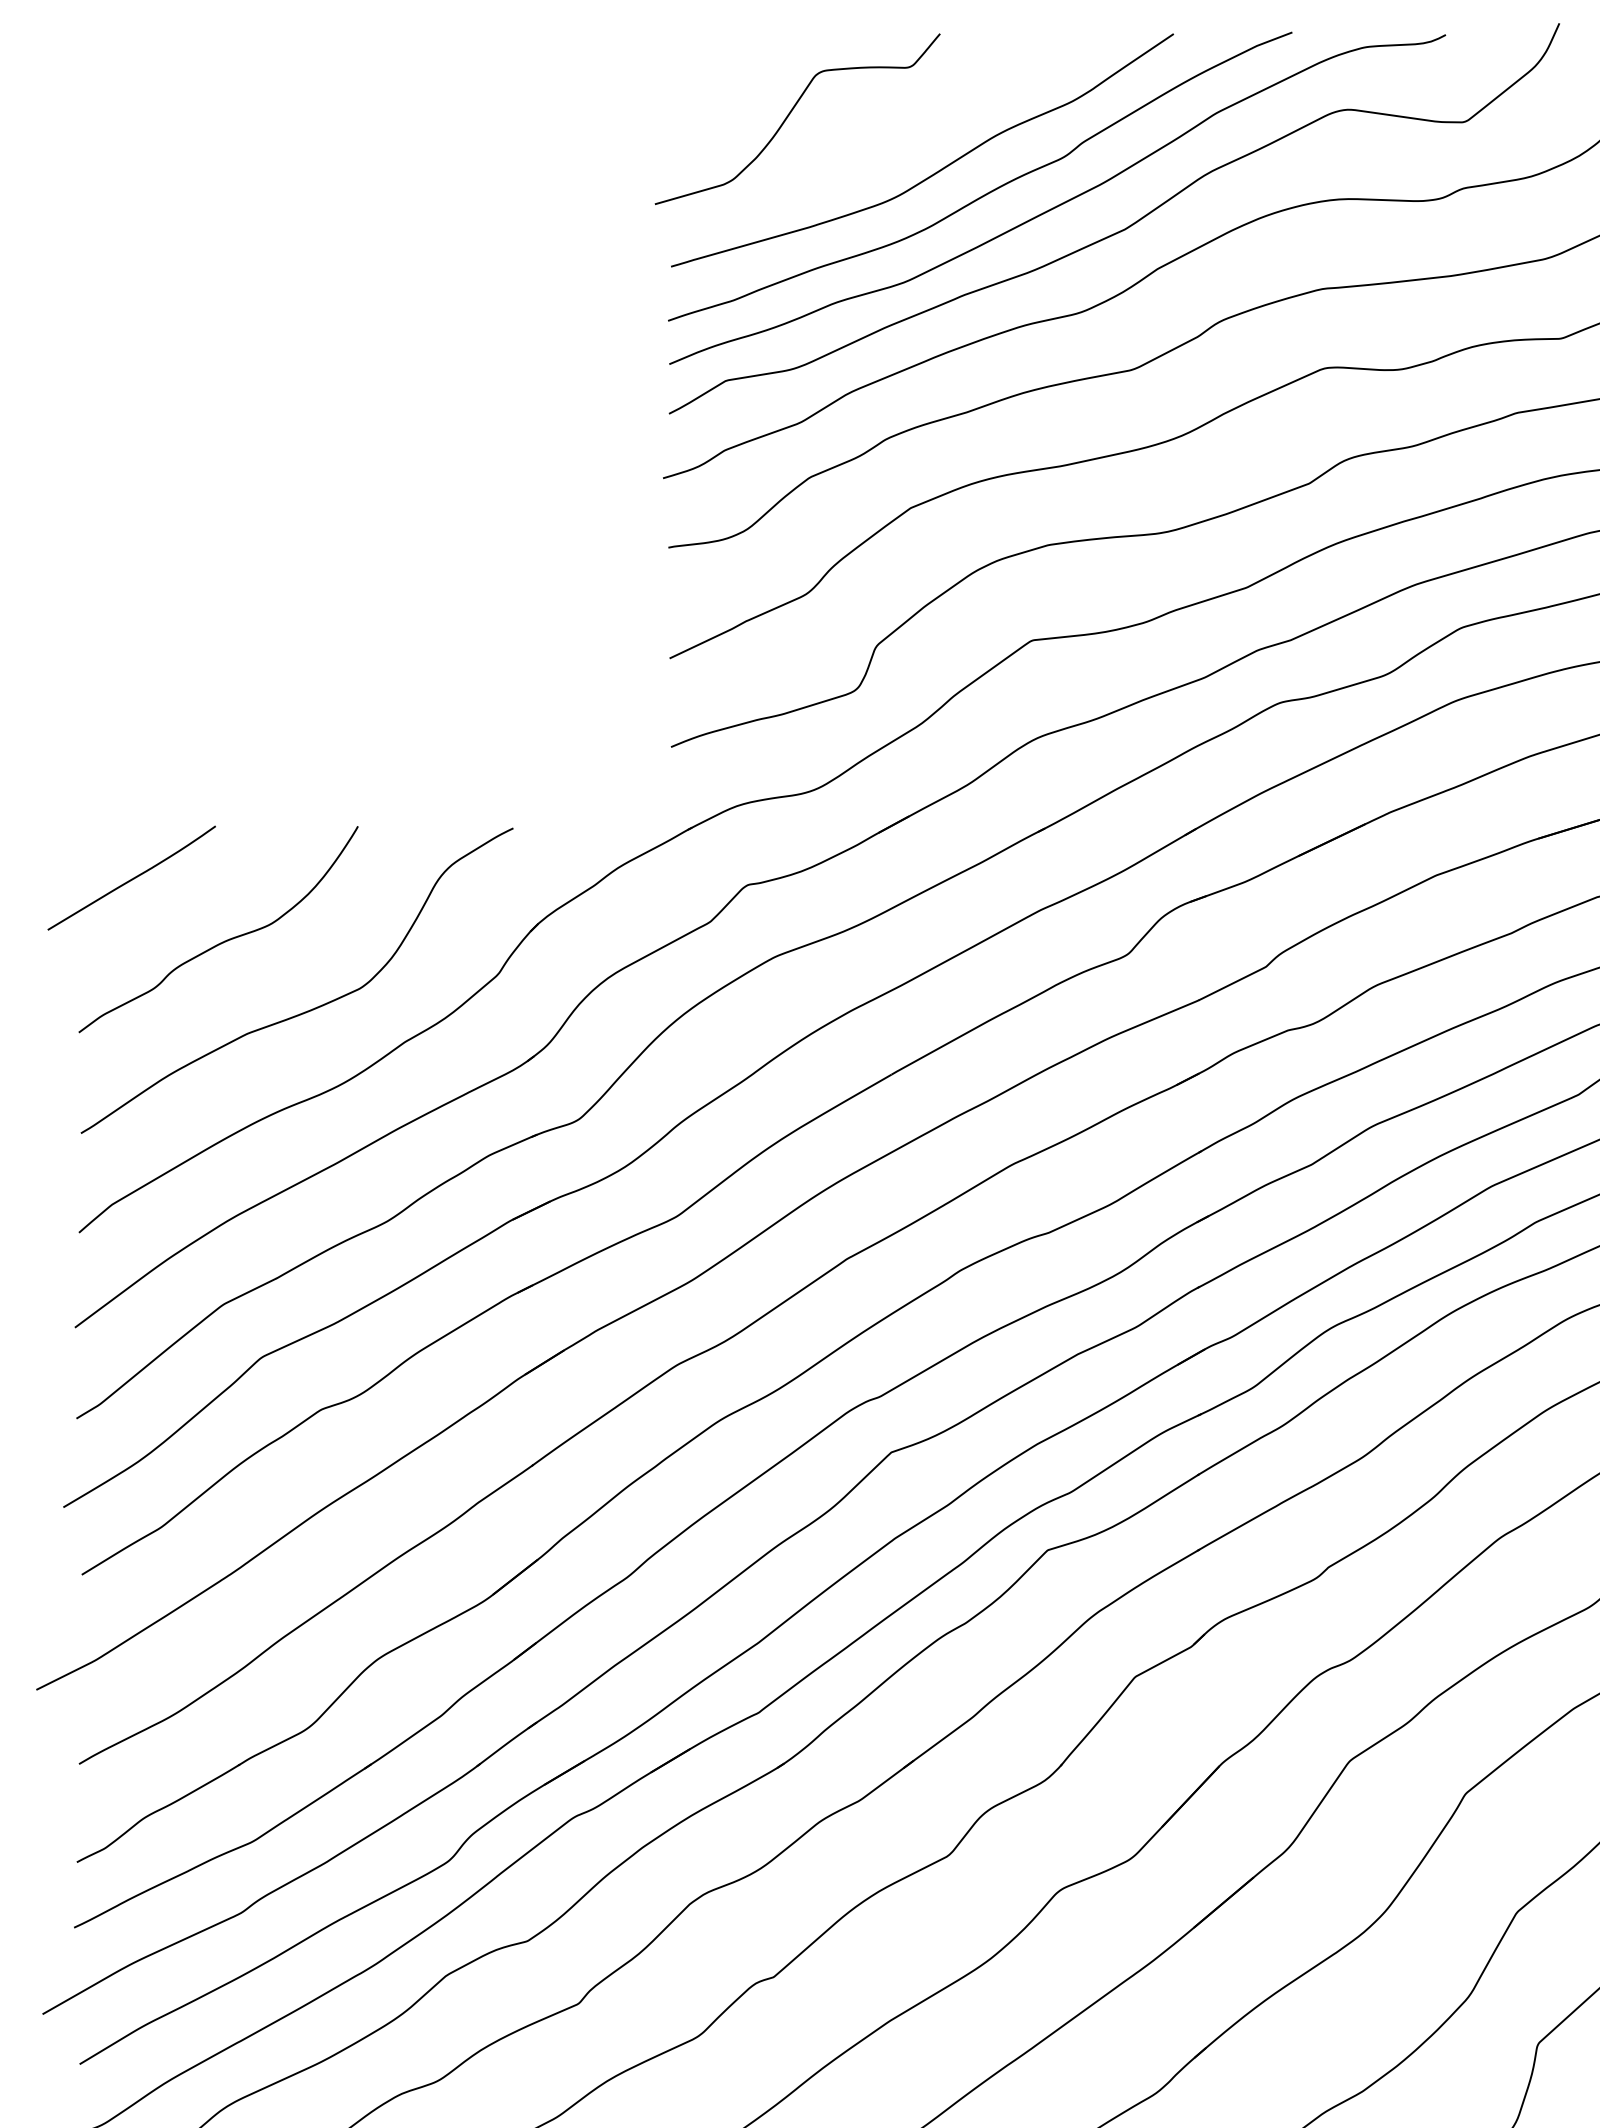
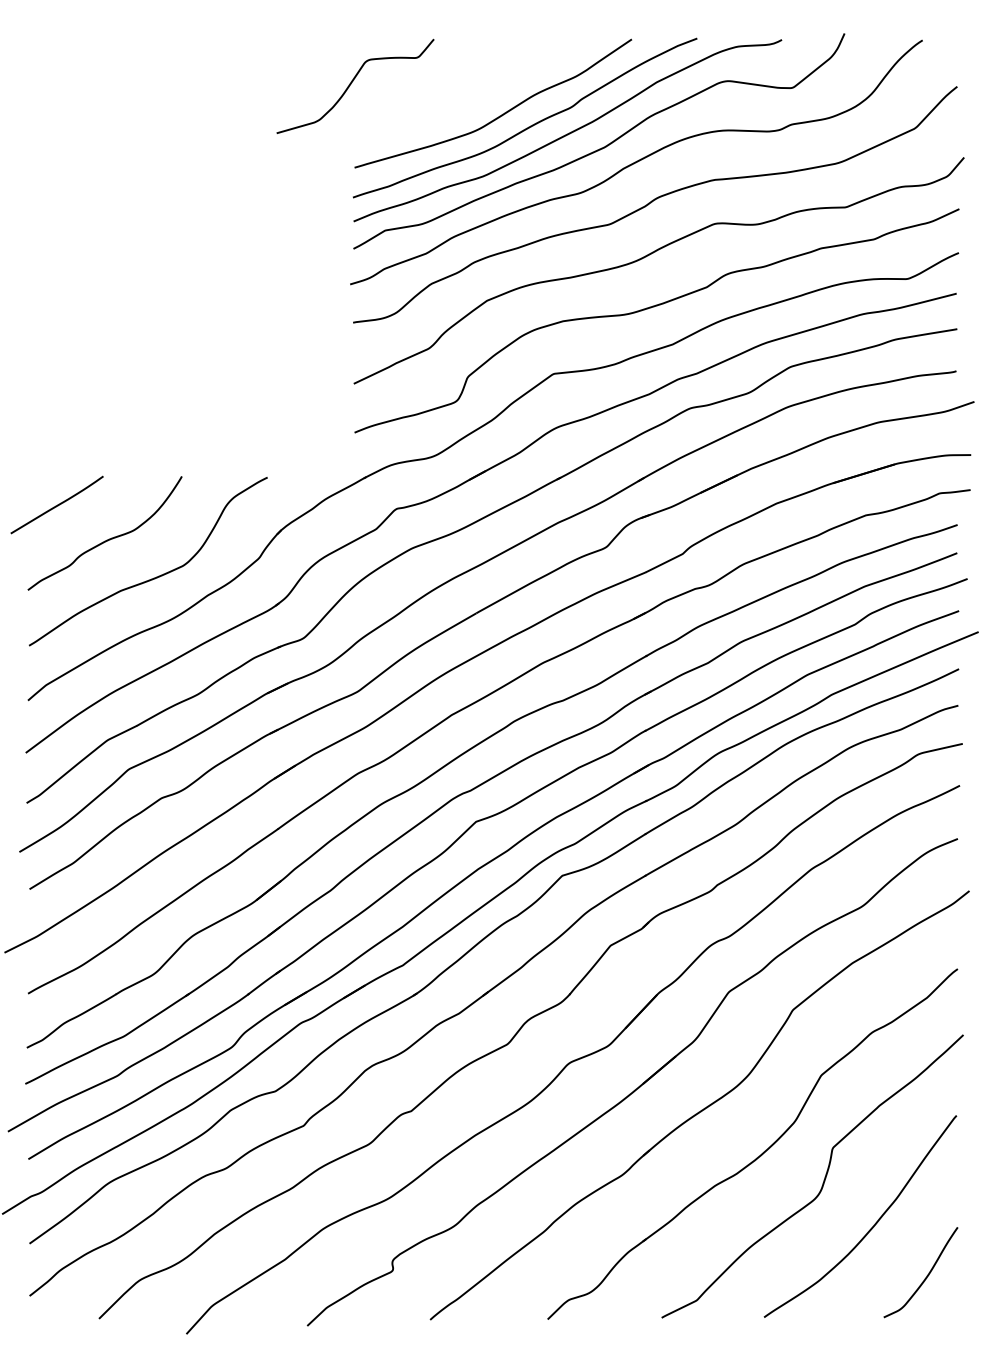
curve: (790, 115) -> (351, 84), moved

